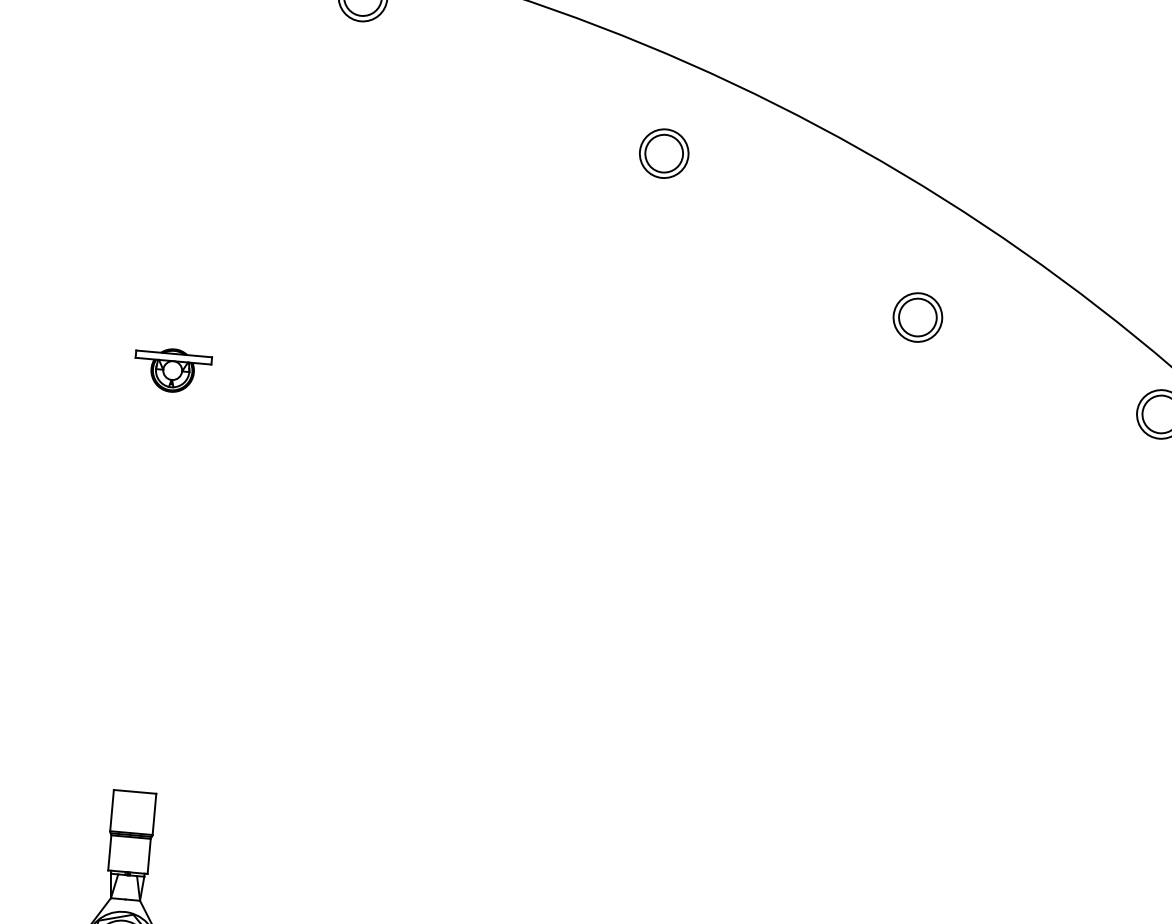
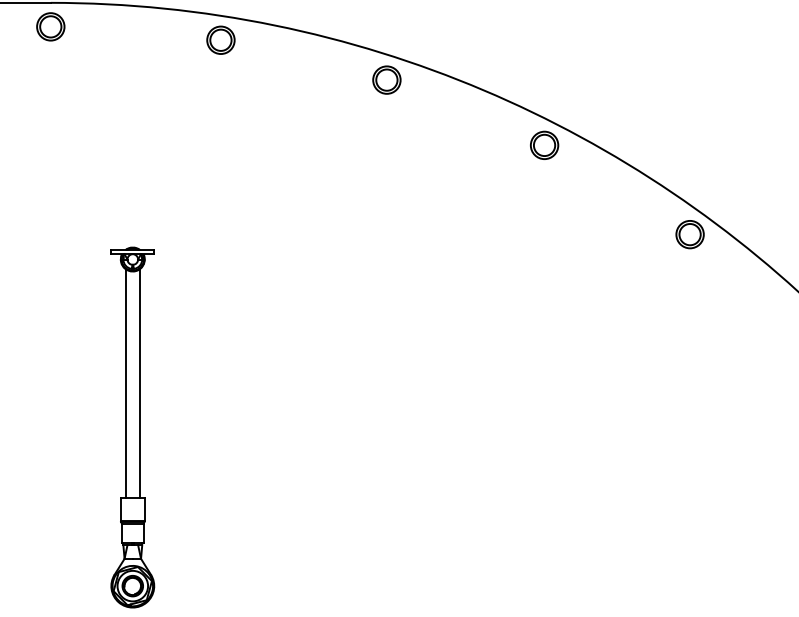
part: (663, 152) -> (386, 79), moved
part: (917, 315) -> (544, 144), moved
line: (140, 588) -> (125, 383), added
line: (164, 590) -> (139, 383), added

